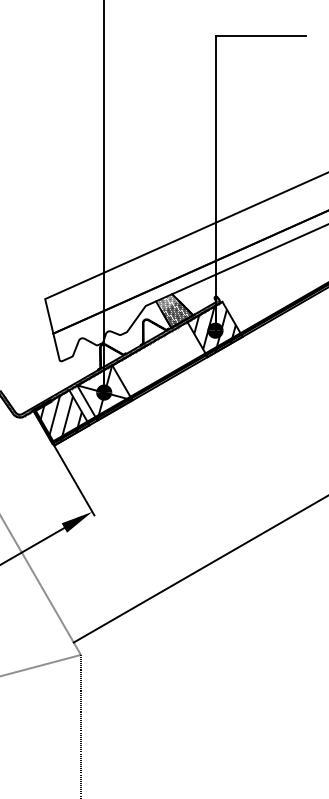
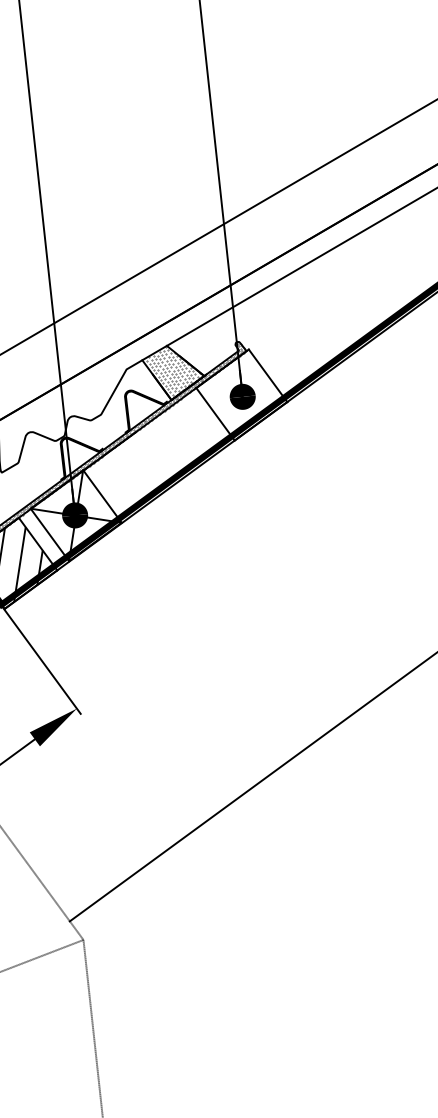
hatch: (177, 314) -> (178, 377), removed
hatch: (214, 329) -> (240, 395), removed

